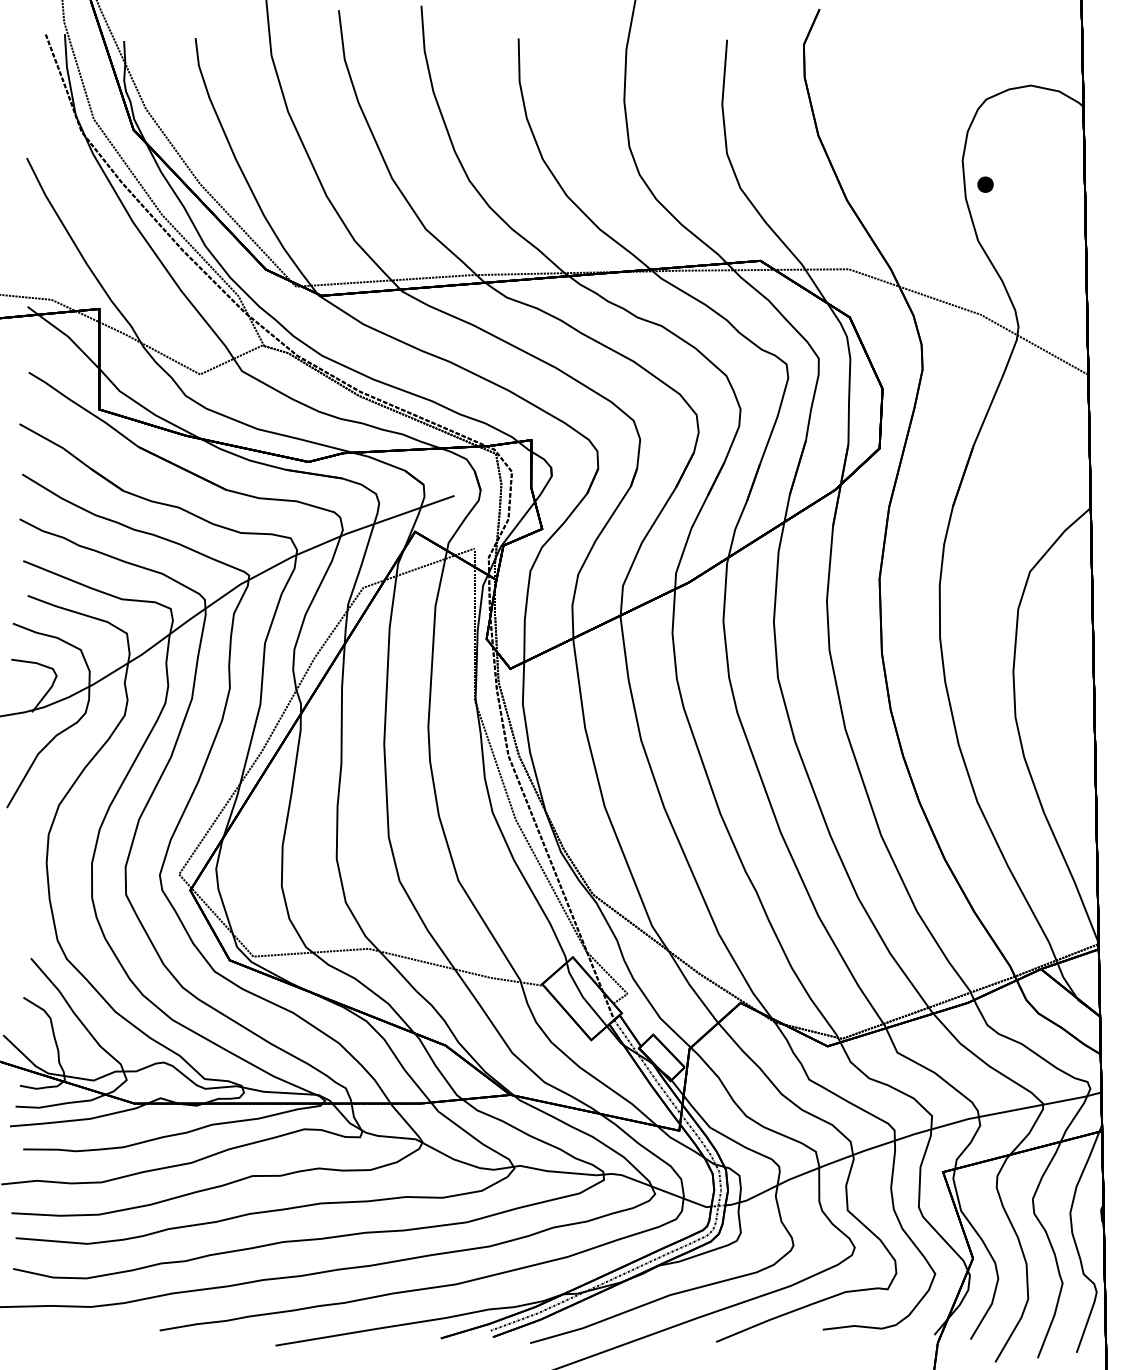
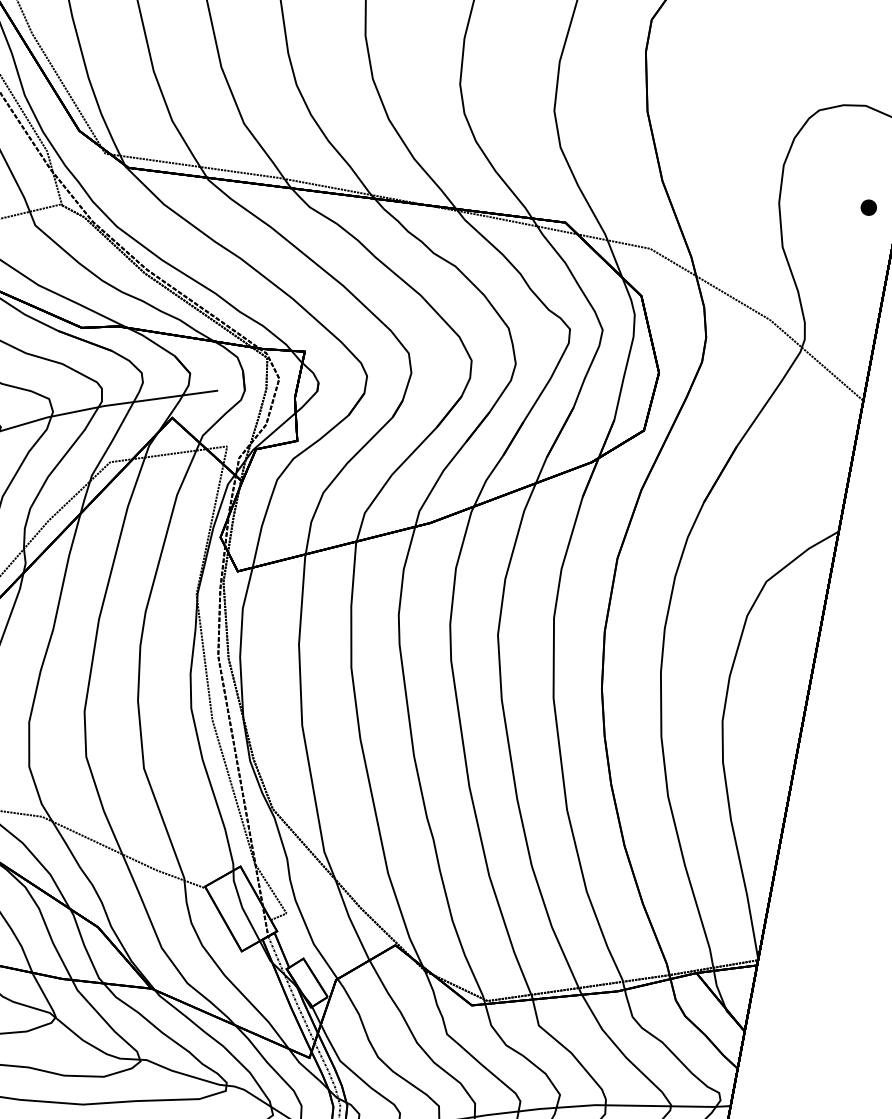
part: (985, 184) -> (868, 207), moved

